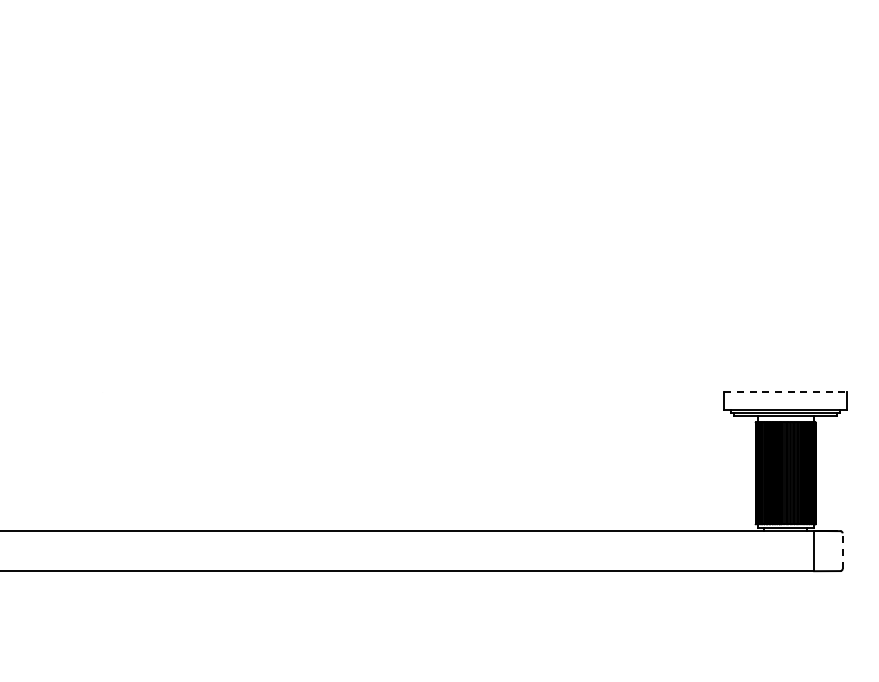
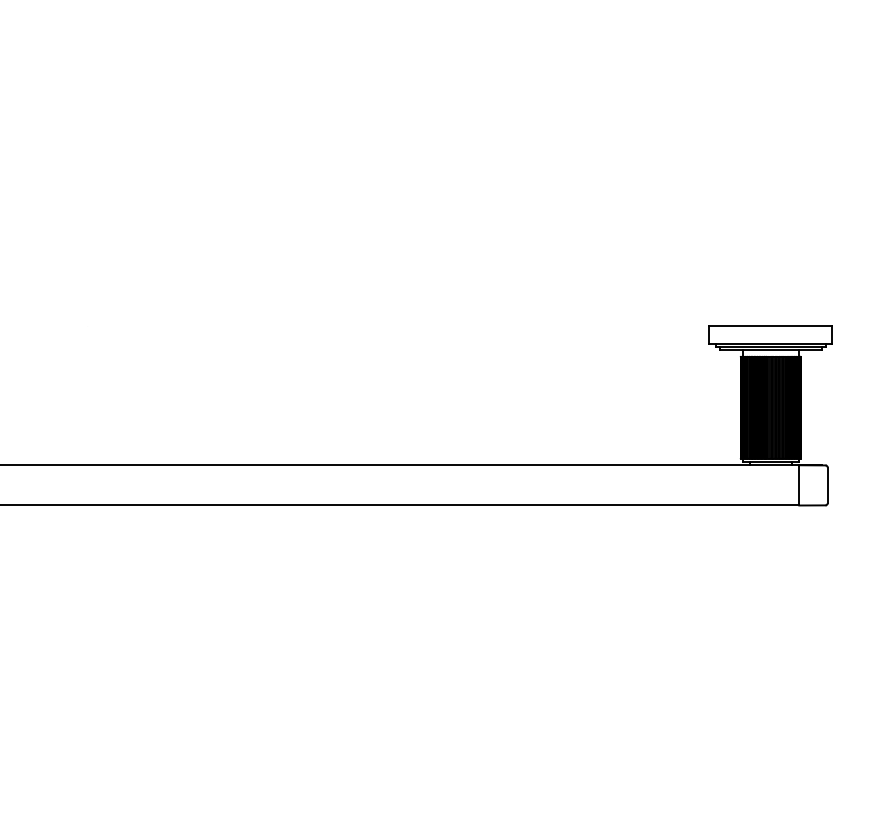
line: (785, 392) -> (770, 326), dashed -> solid
line: (842, 551) -> (827, 485), dashed -> solid

